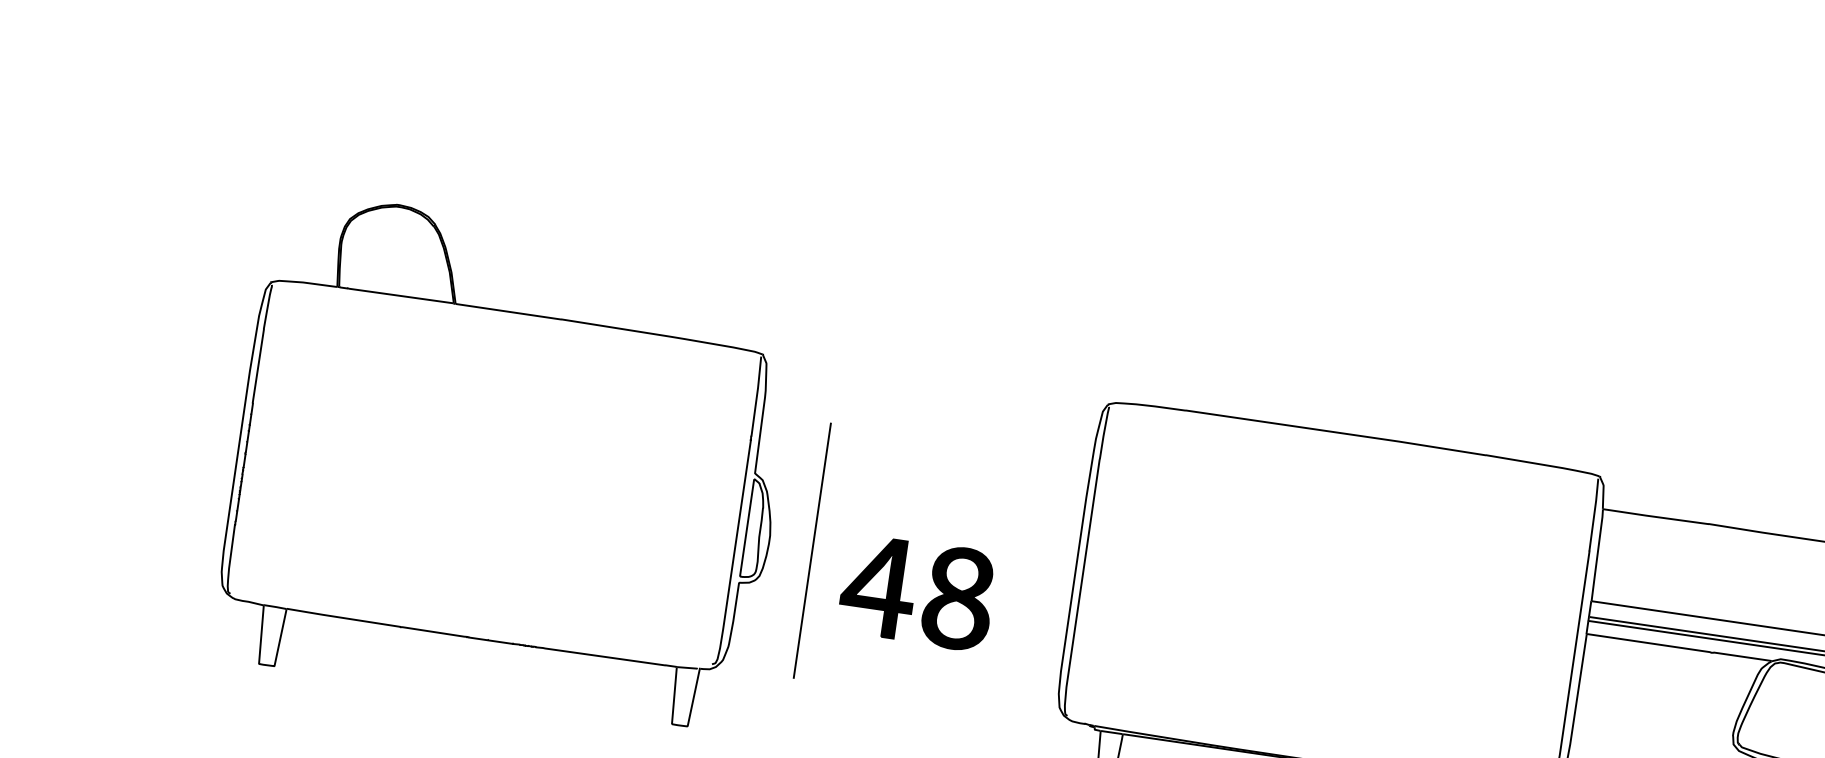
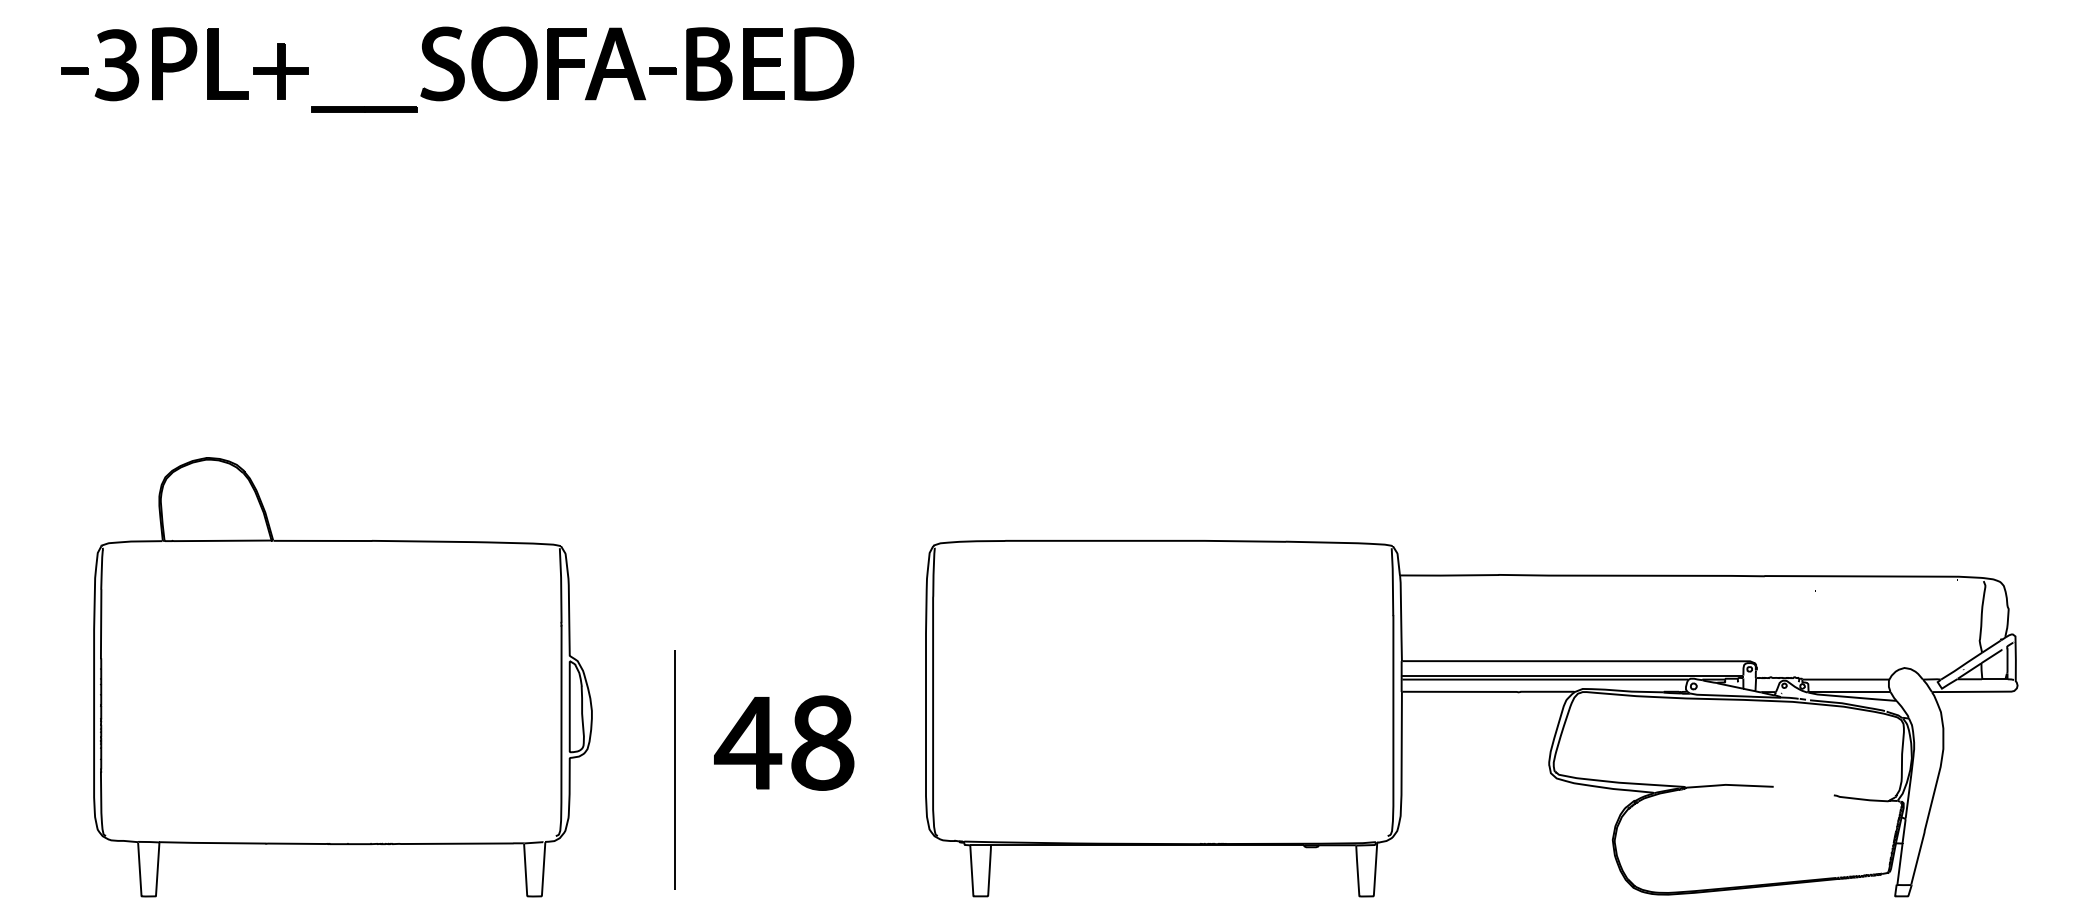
part: (508, 461) -> (342, 677), moved
line: (812, 550) -> (674, 769), moved

